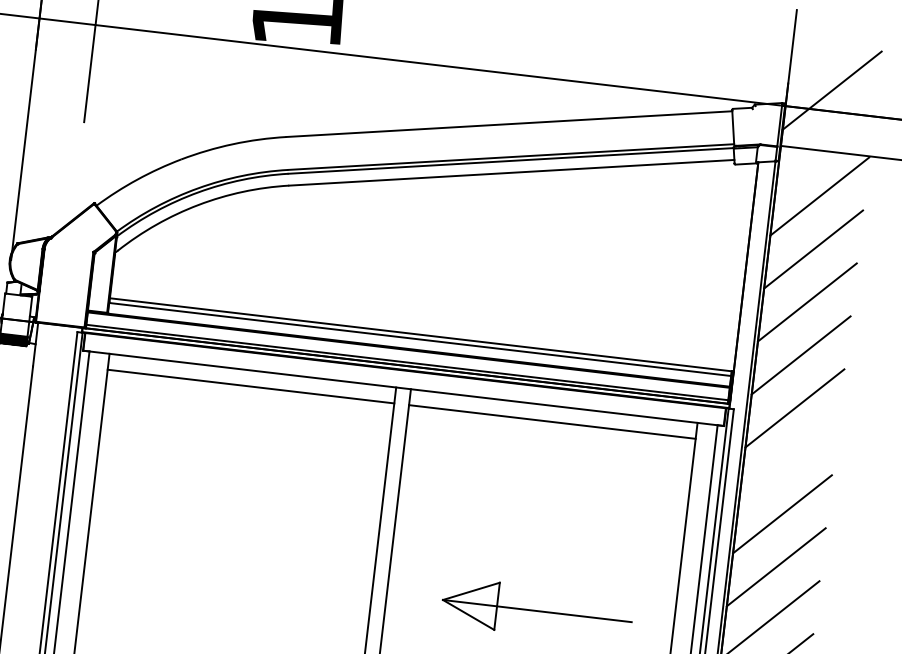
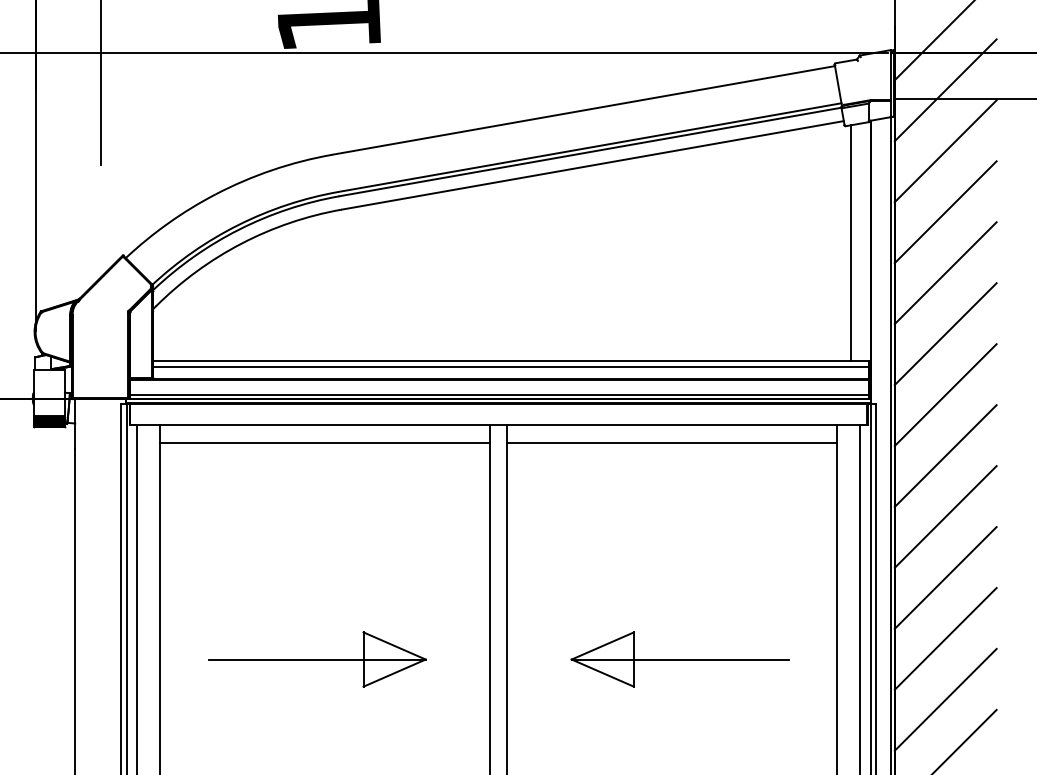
line: (825, 143) -> (945, 90), added
line: (728, 267) -> (851, 243), added
line: (788, 460) -> (945, 455), added
part: (222, 574) -> (317, 659), added

